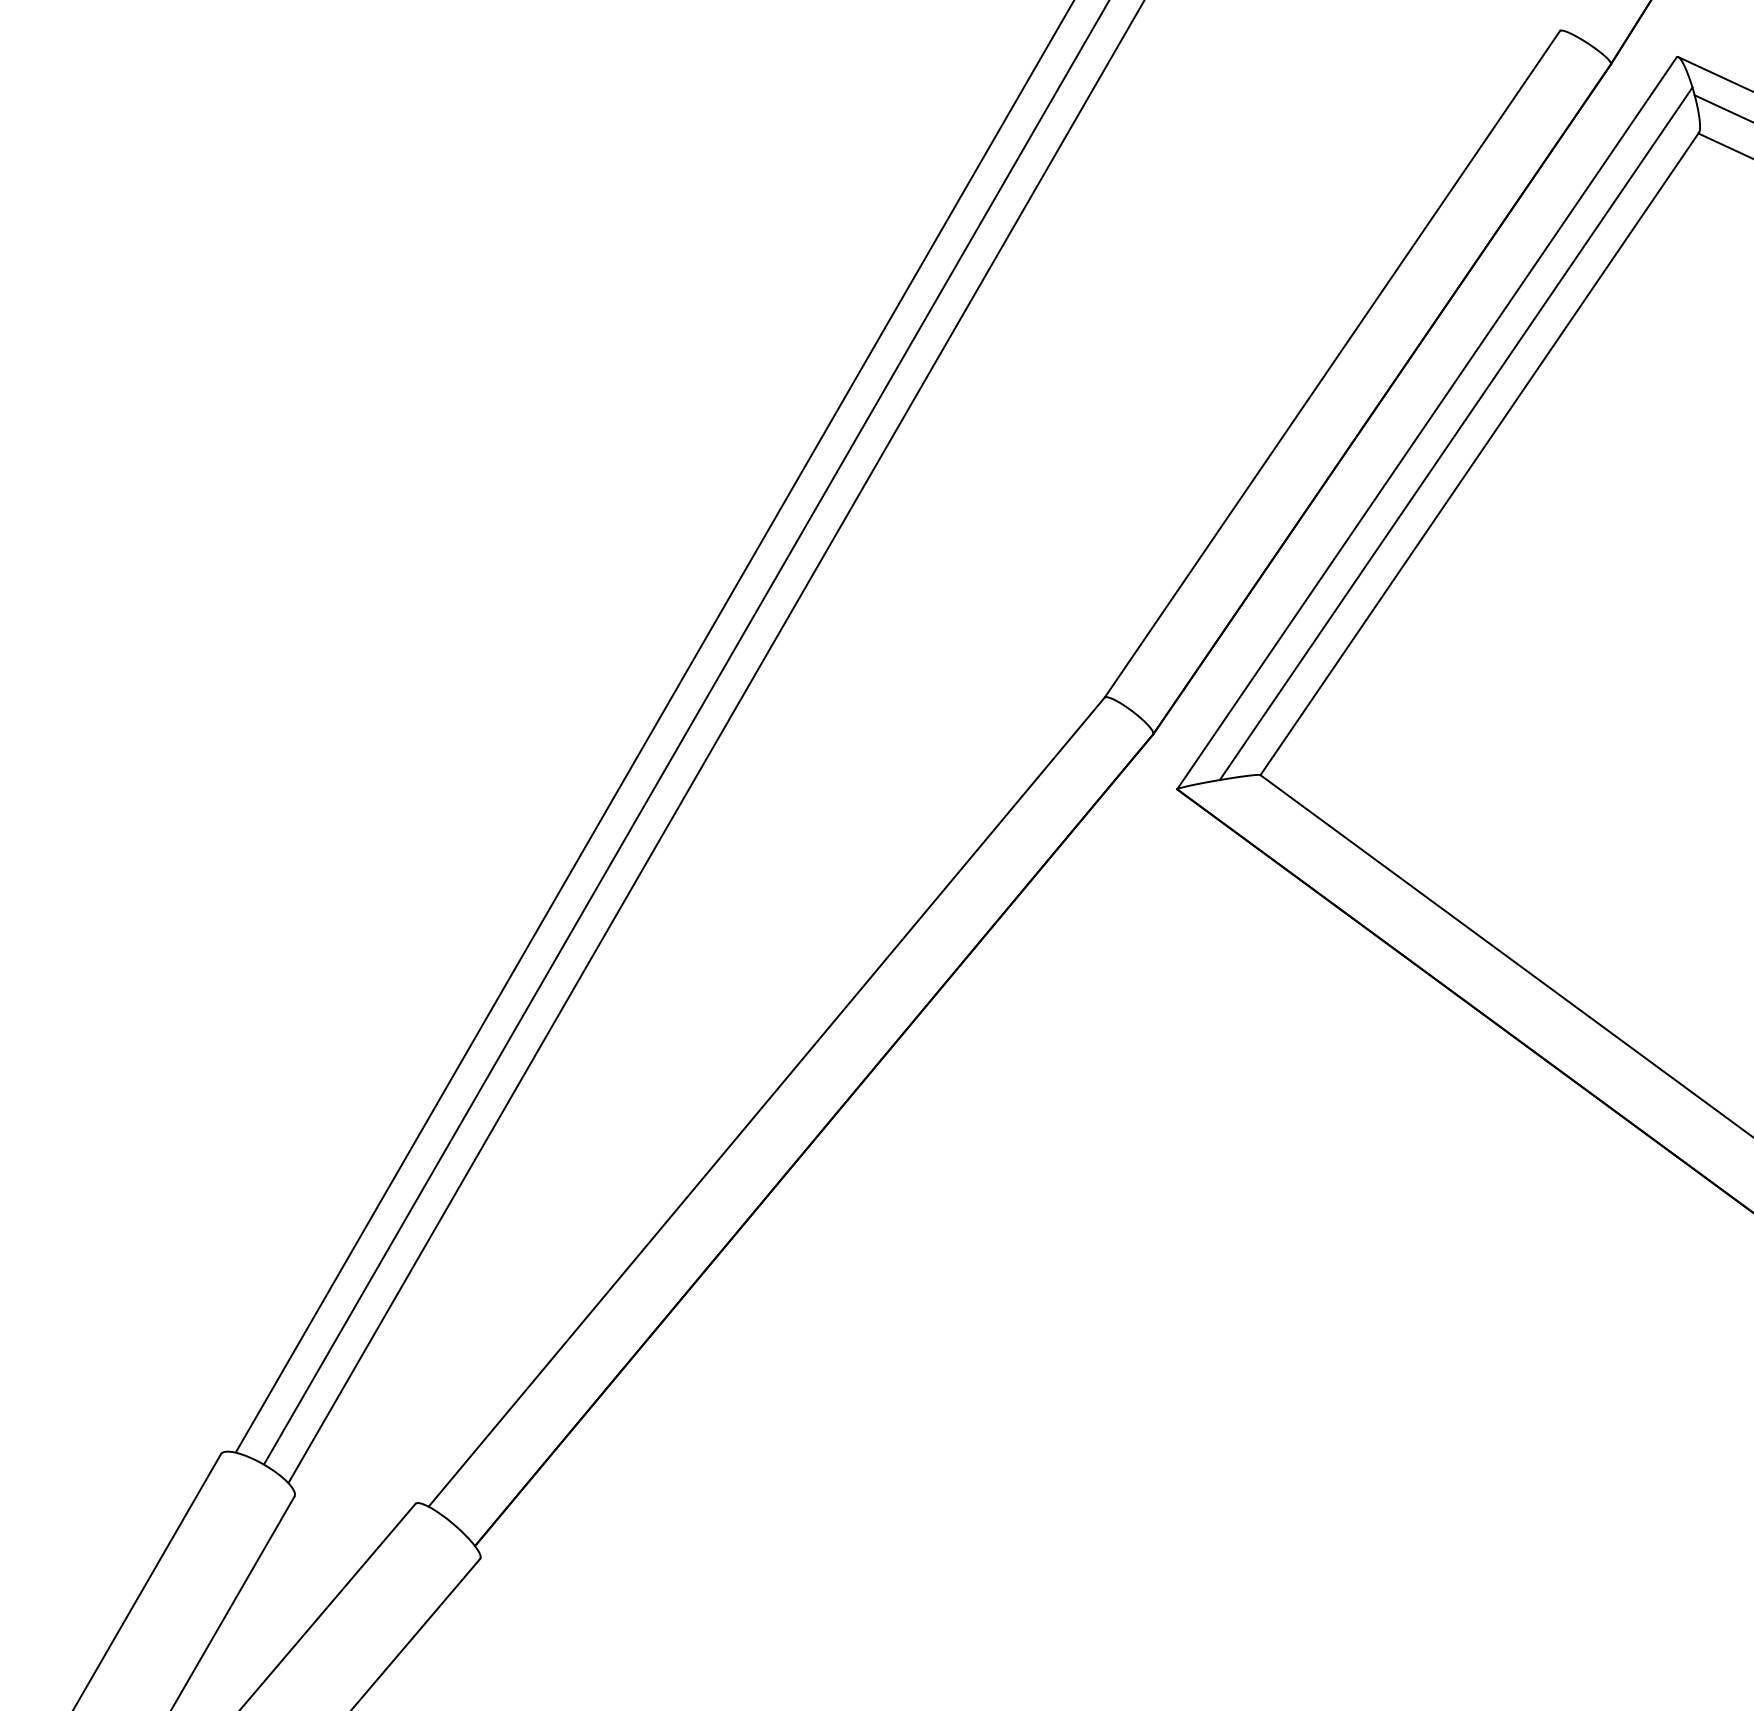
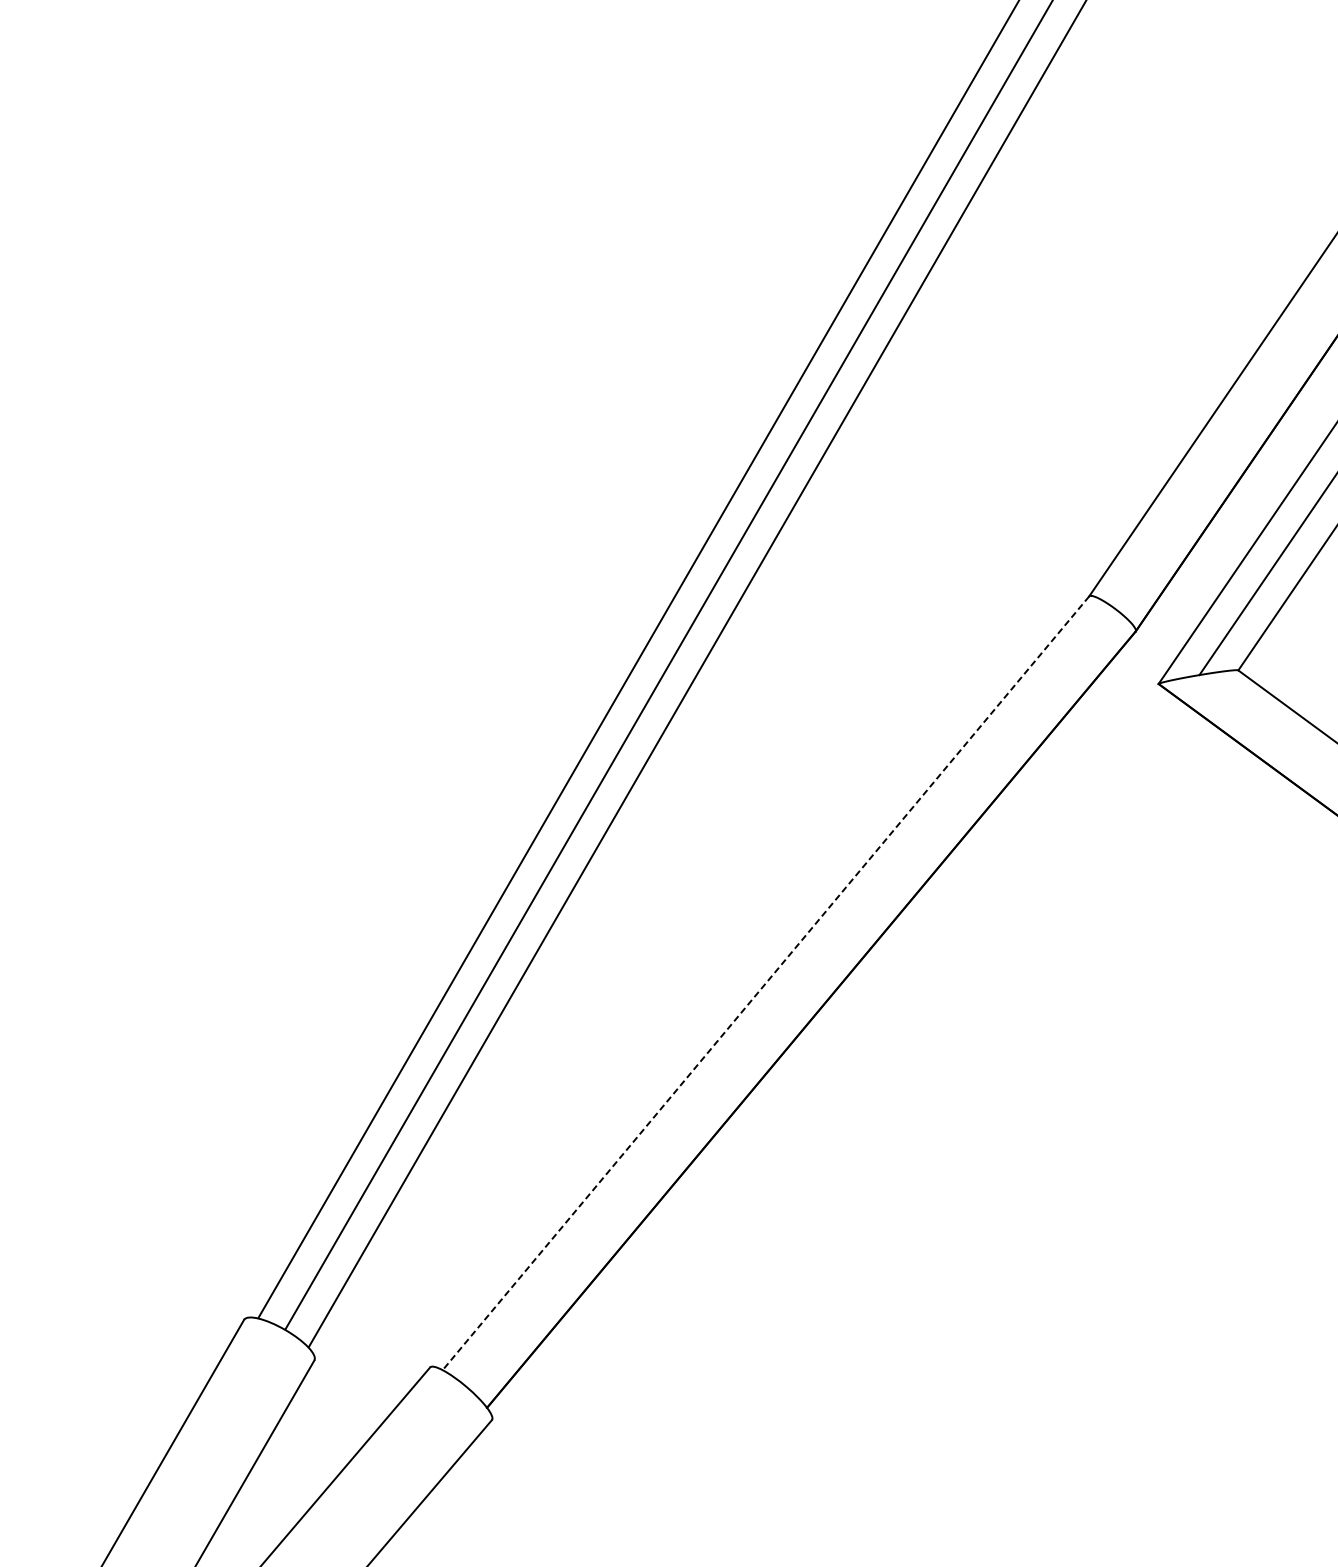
line: (766, 1102) -> (765, 983), solid -> dashed

